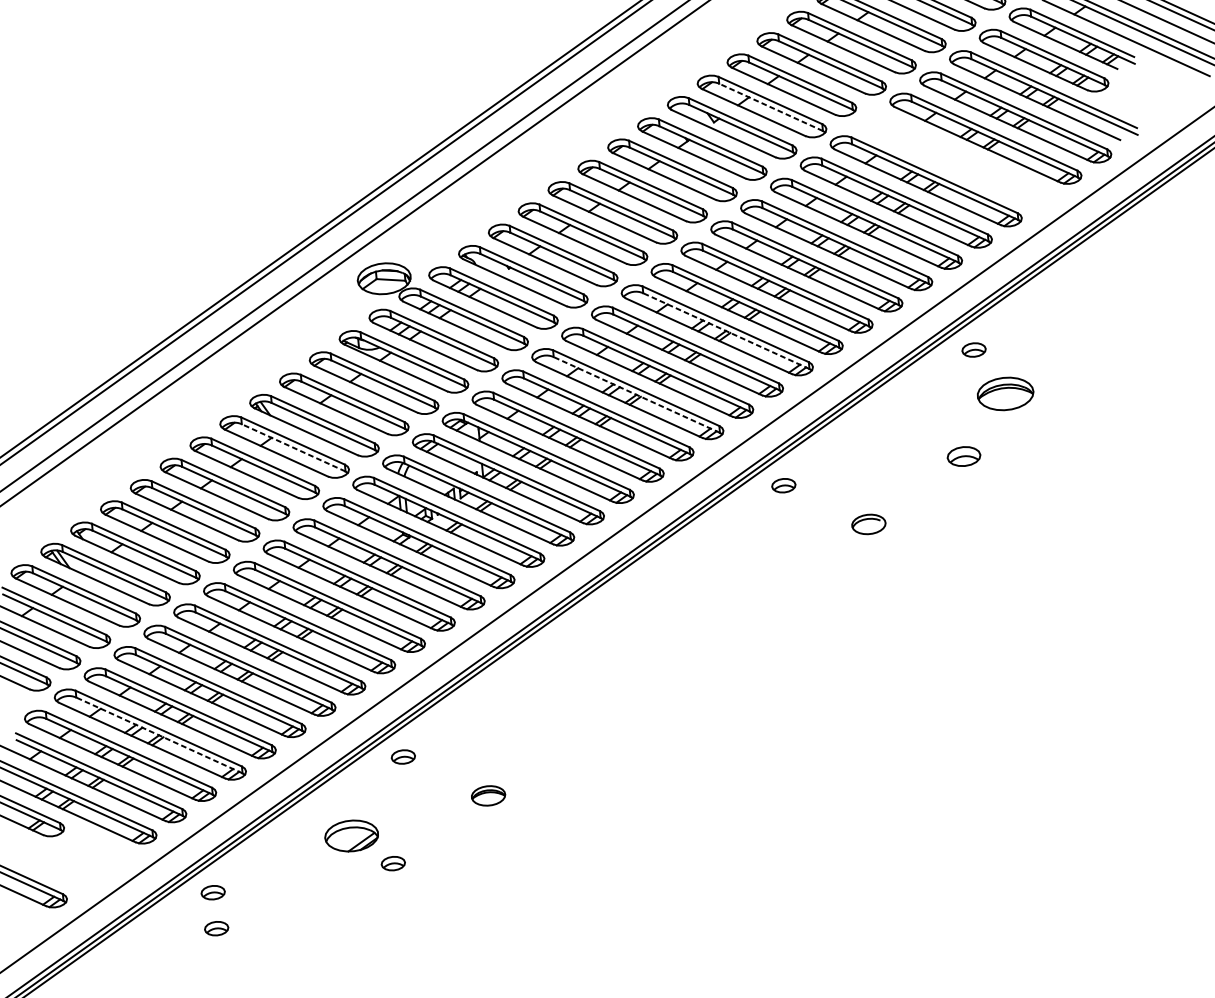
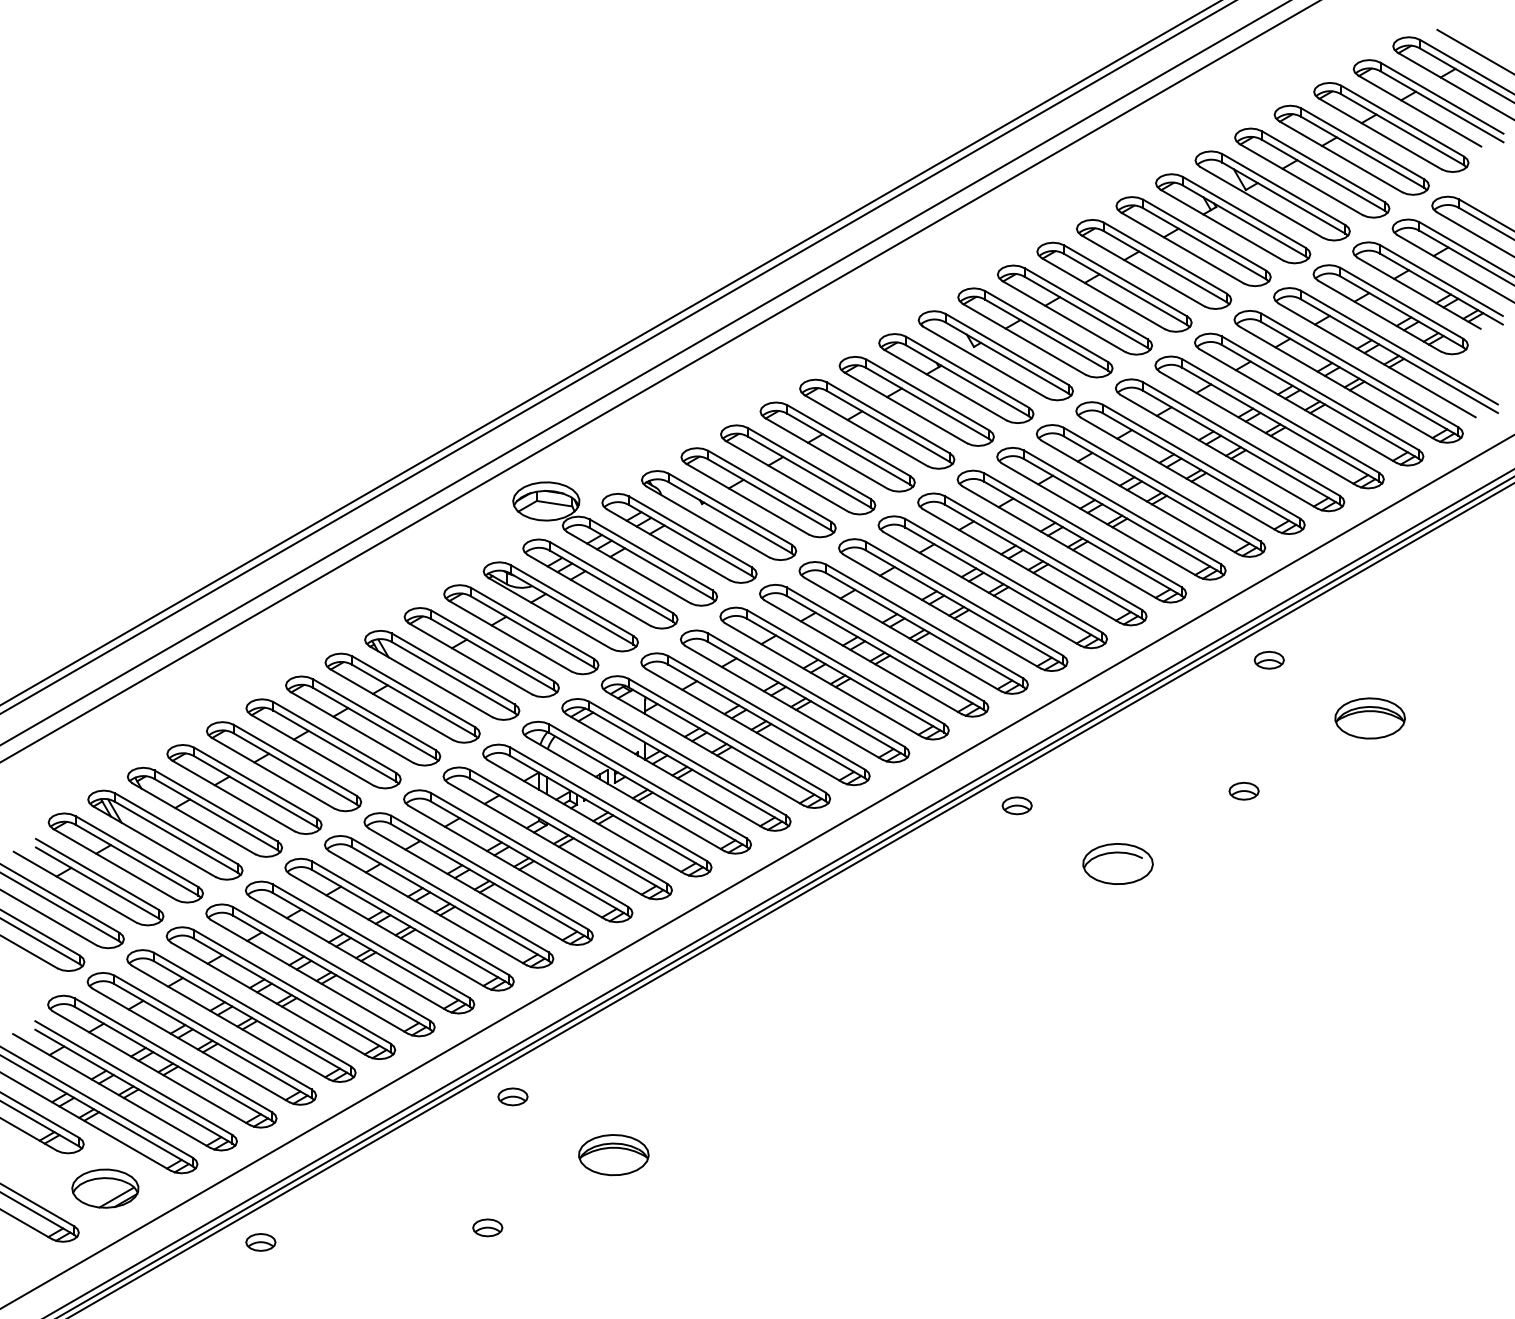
line: (771, 107) -> (1046, 335), dashed -> solid
part: (955, 160) -> (1269, 422), added
line: (726, 331) -> (964, 607), dashed -> solid
part: (1005, 393) -> (1369, 718), moved
line: (636, 394) -> (845, 675), dashed -> solid
line: (293, 448) -> (413, 700), dashed -> solid
part: (963, 456) -> (1243, 791), size x0.71
part: (868, 524) -> (1117, 863), size x1.67
line: (159, 735) -> (213, 1041), dashed -> solid
part: (488, 796) -> (613, 1155), size x1.67
part: (351, 835) -> (105, 1188), moved
part: (216, 928) -> (260, 1287), removed

